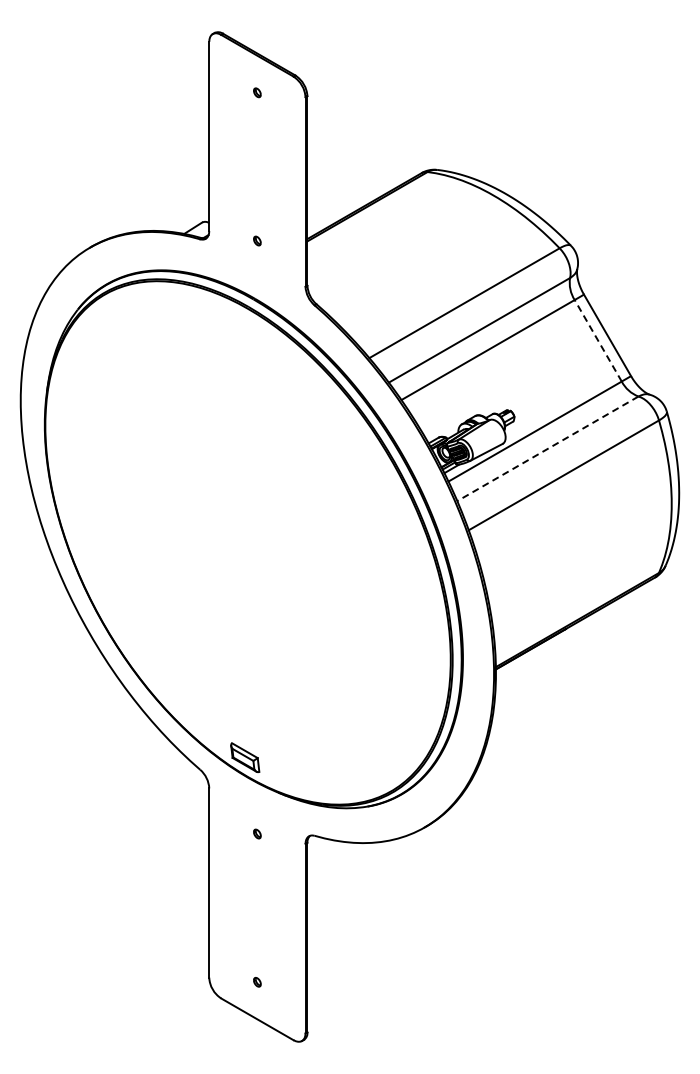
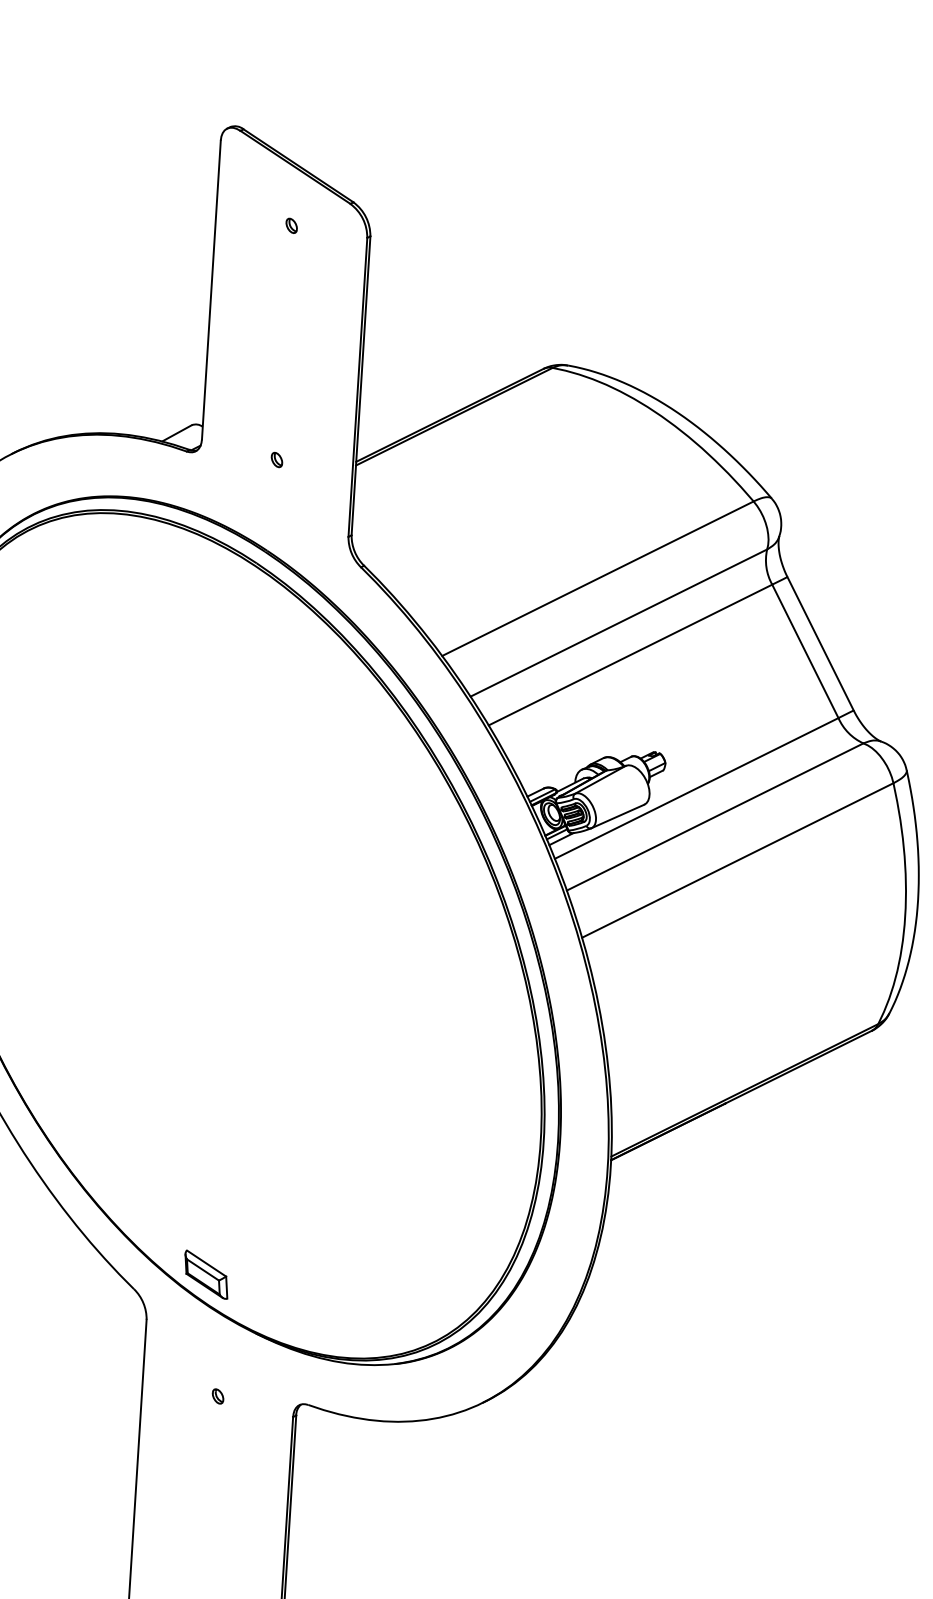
line: (597, 340) -> (804, 650), dashed -> solid
line: (547, 448) -> (714, 816), dashed -> solid

